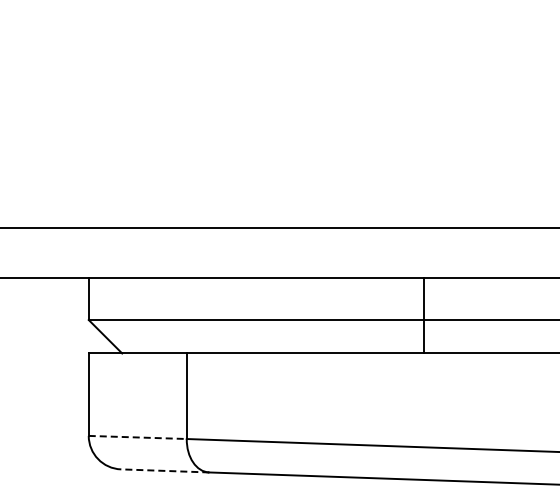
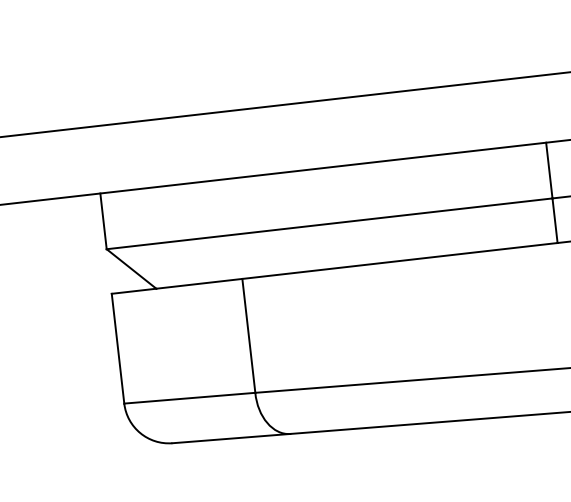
line: (138, 437) -> (190, 398), dashed -> solid
line: (164, 470) -> (230, 438), dashed -> solid

